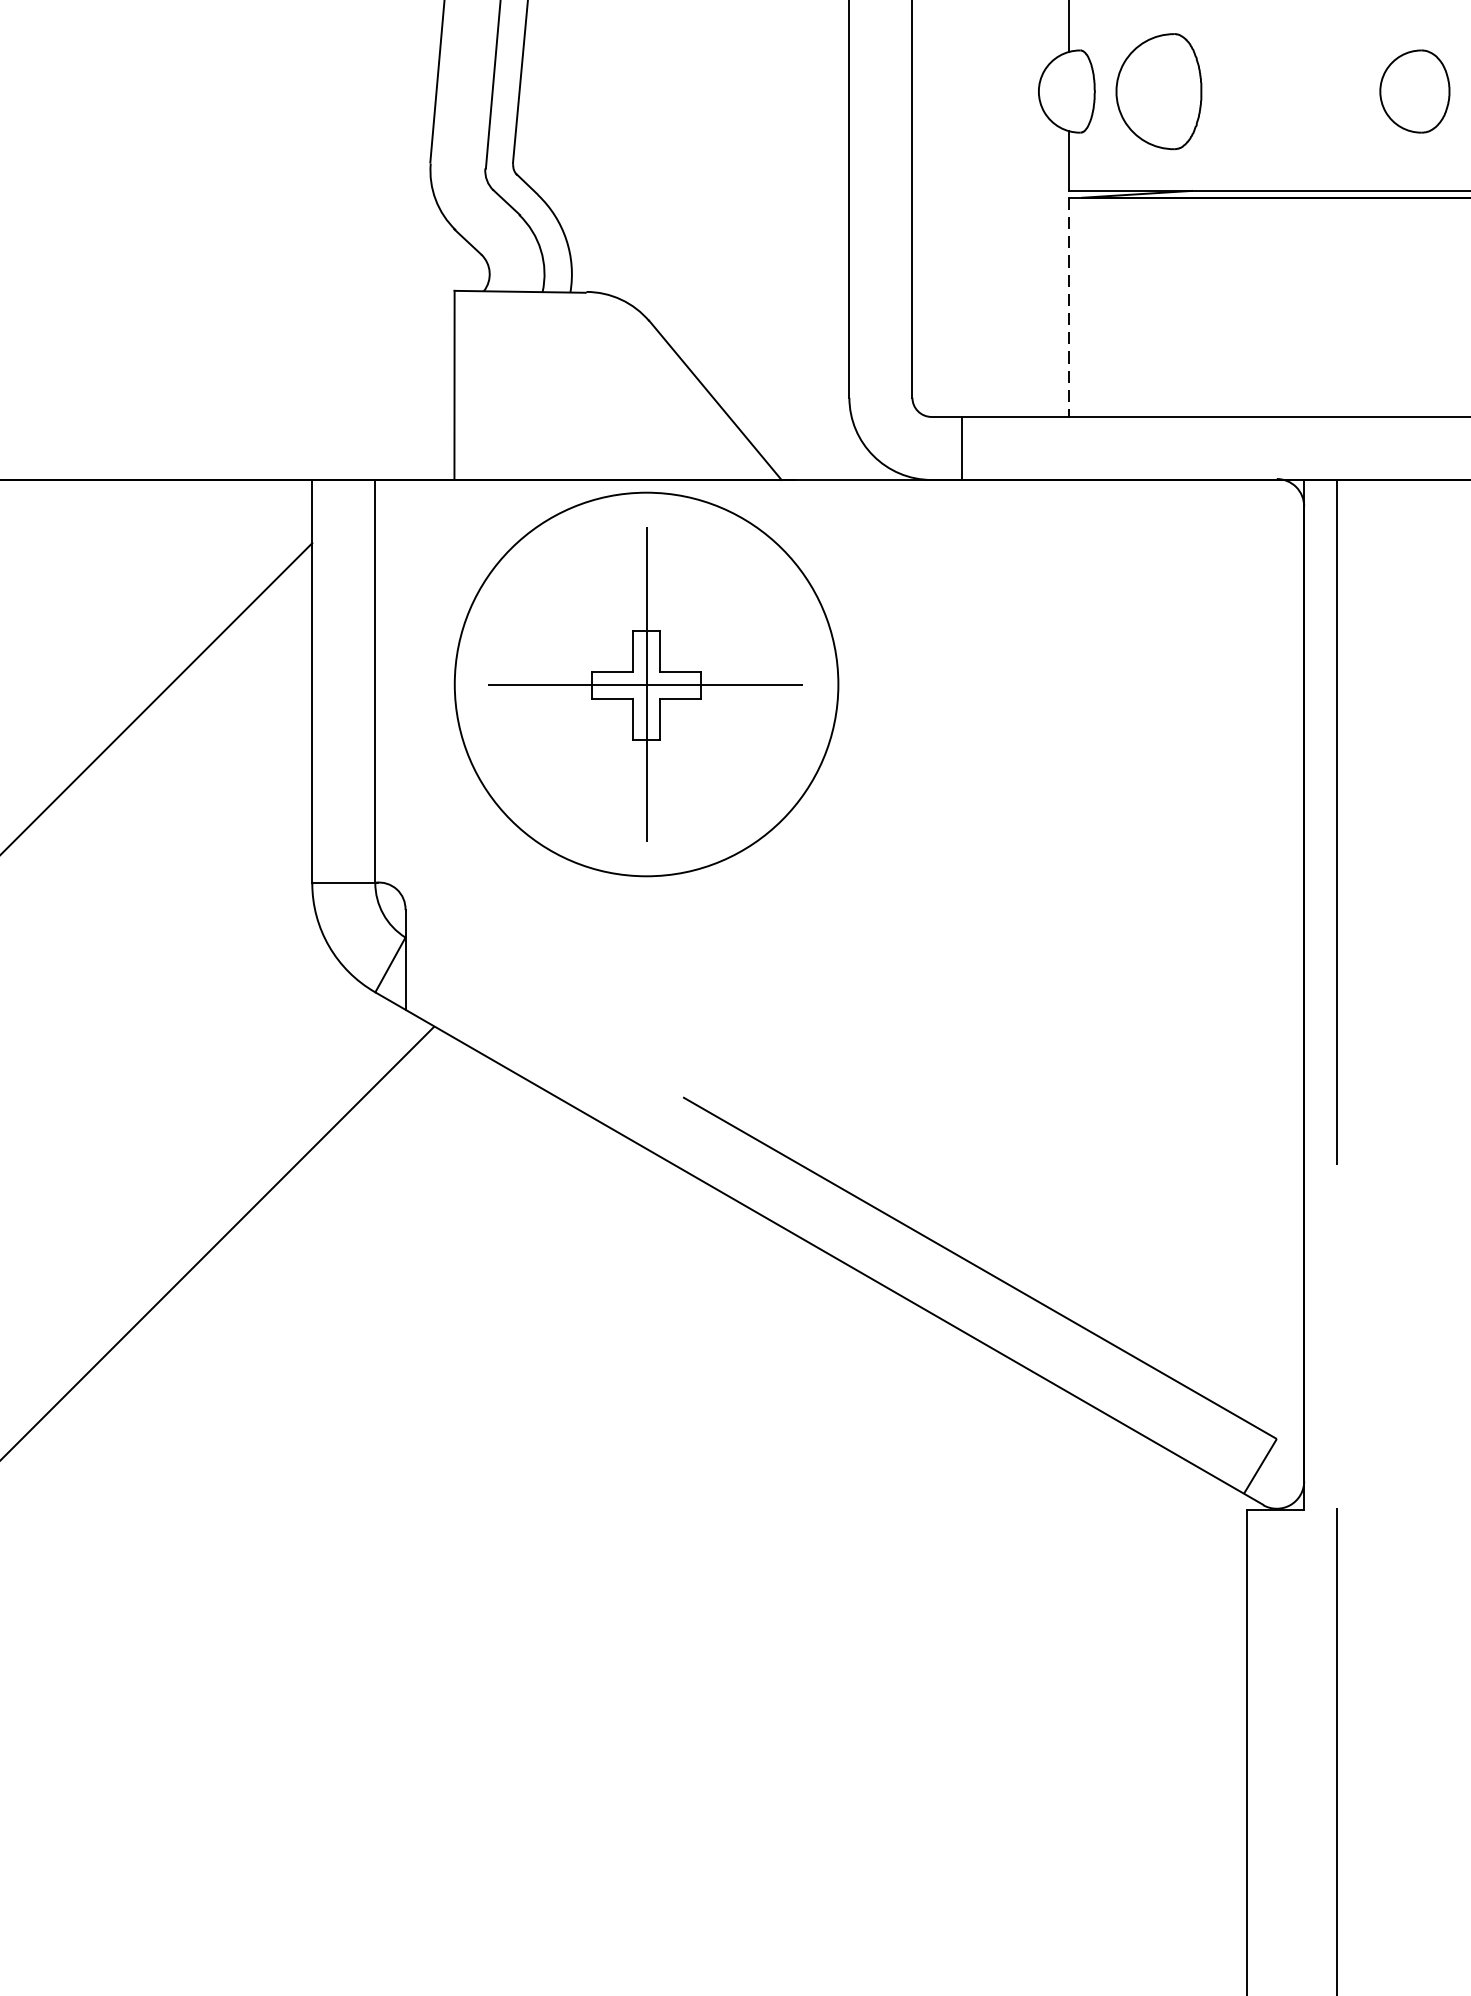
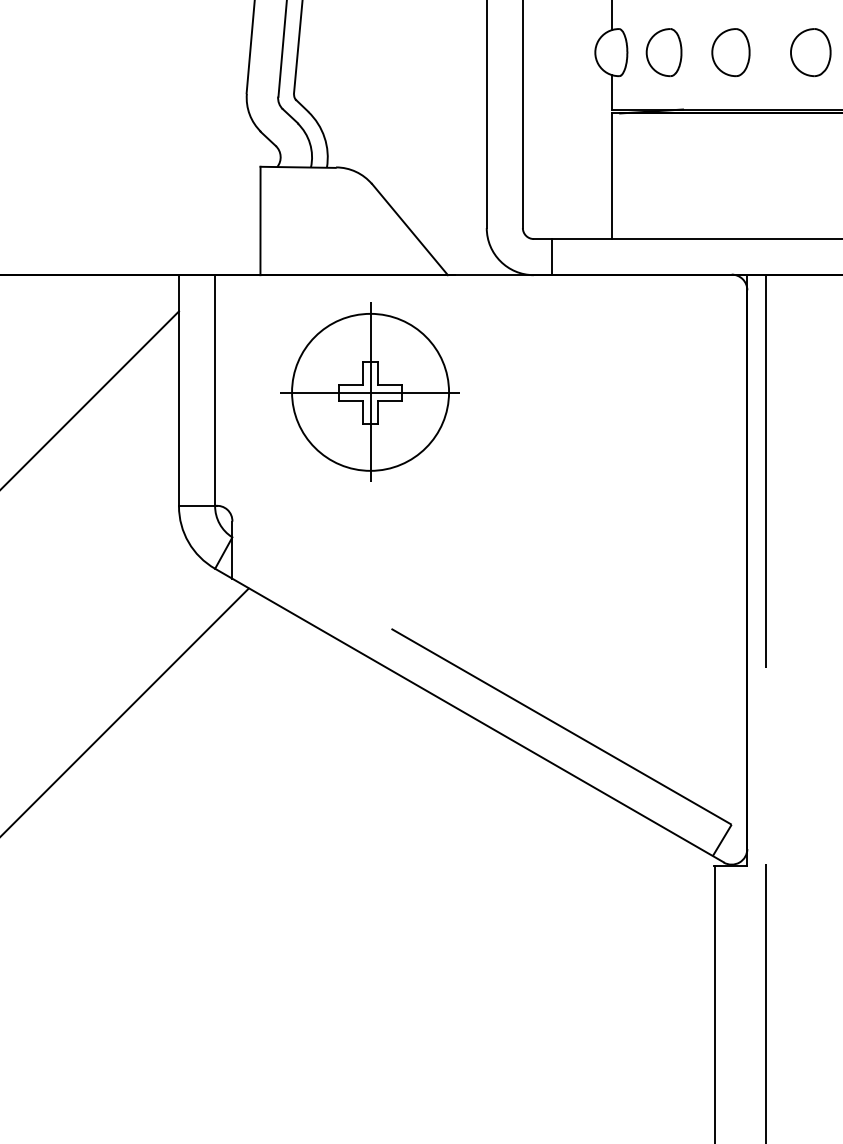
part: (1157, 91) -> (663, 52), size x0.71
part: (1274, 91) -> (730, 52), added
line: (1068, 307) -> (612, 176), dashed -> solid
circle: (646, 682) -> (370, 391), size x0.71

